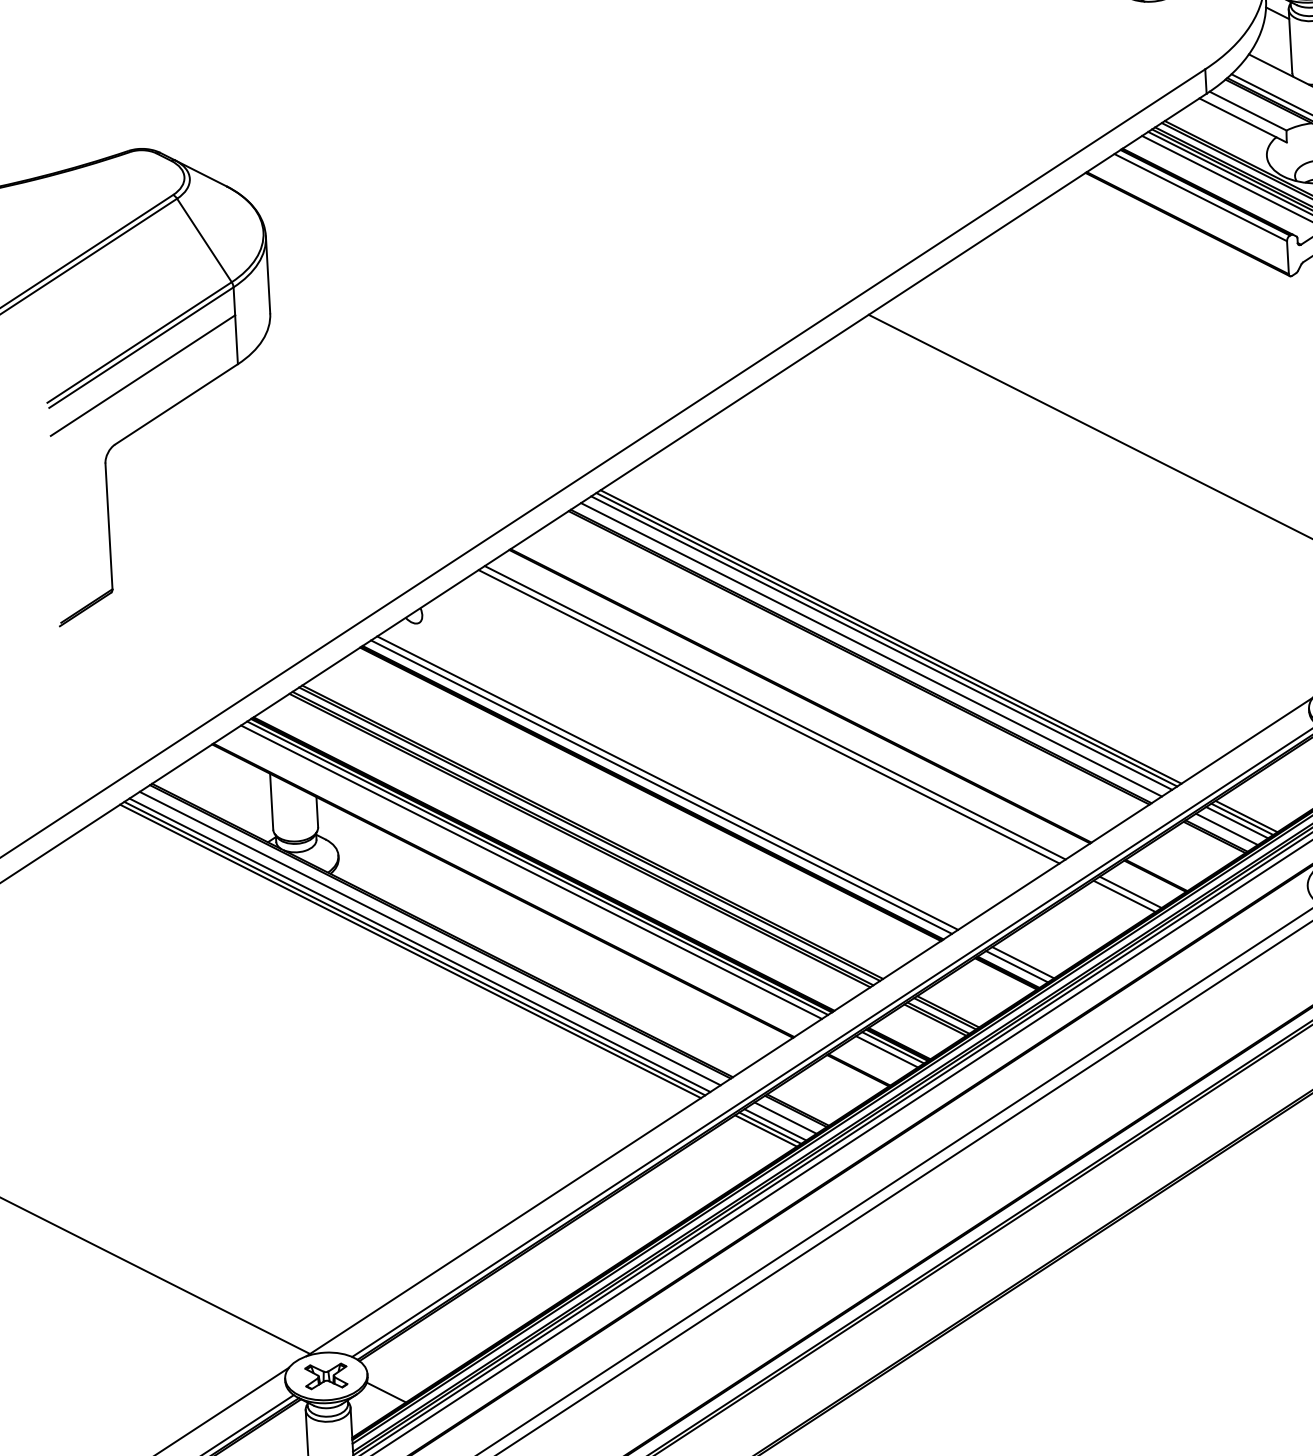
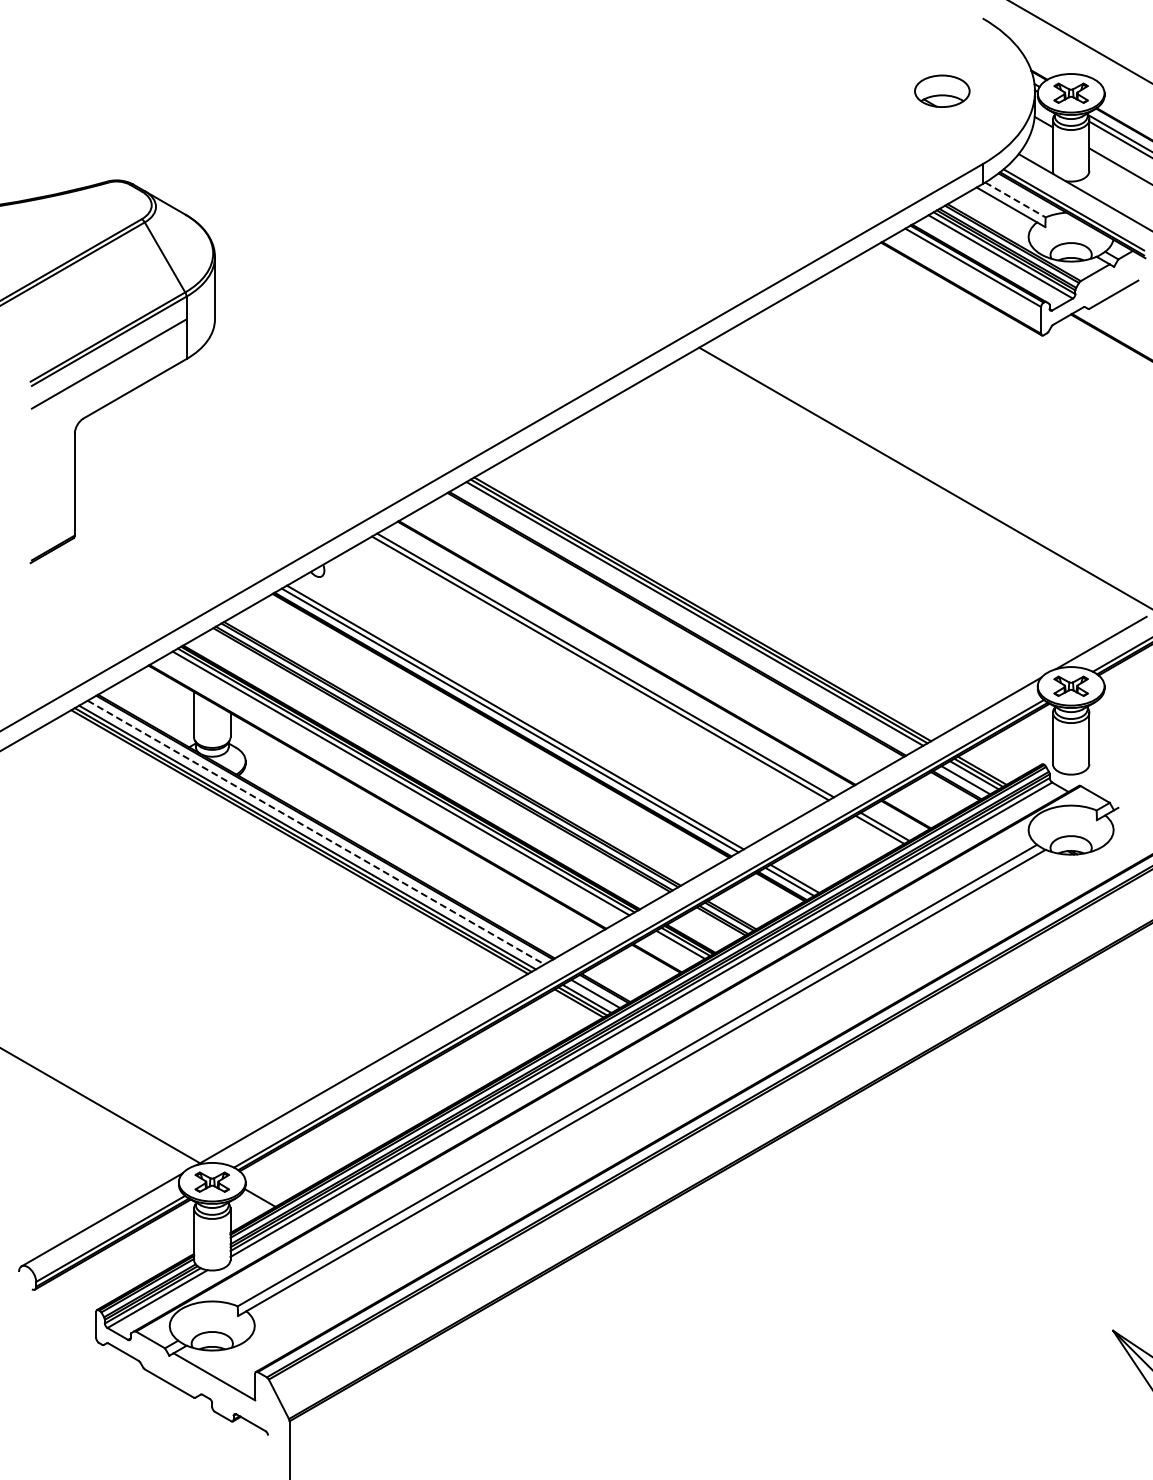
line: (1248, 110) -> (1015, 199), solid -> dashed
line: (870, 649) -> (685, 618), removed
line: (430, 938) -> (316, 832), solid -> dashed

